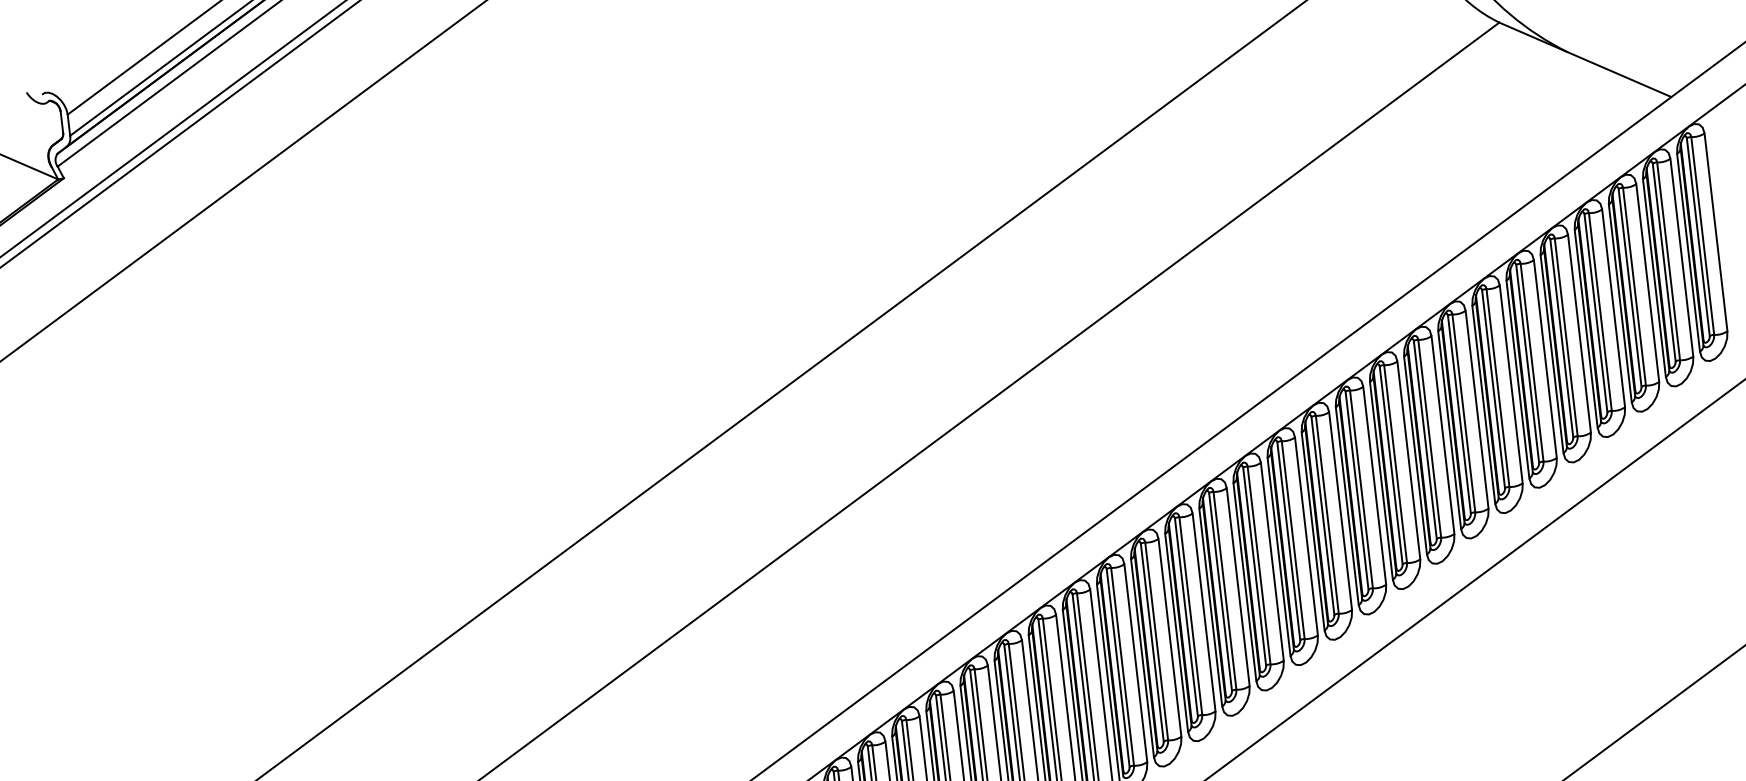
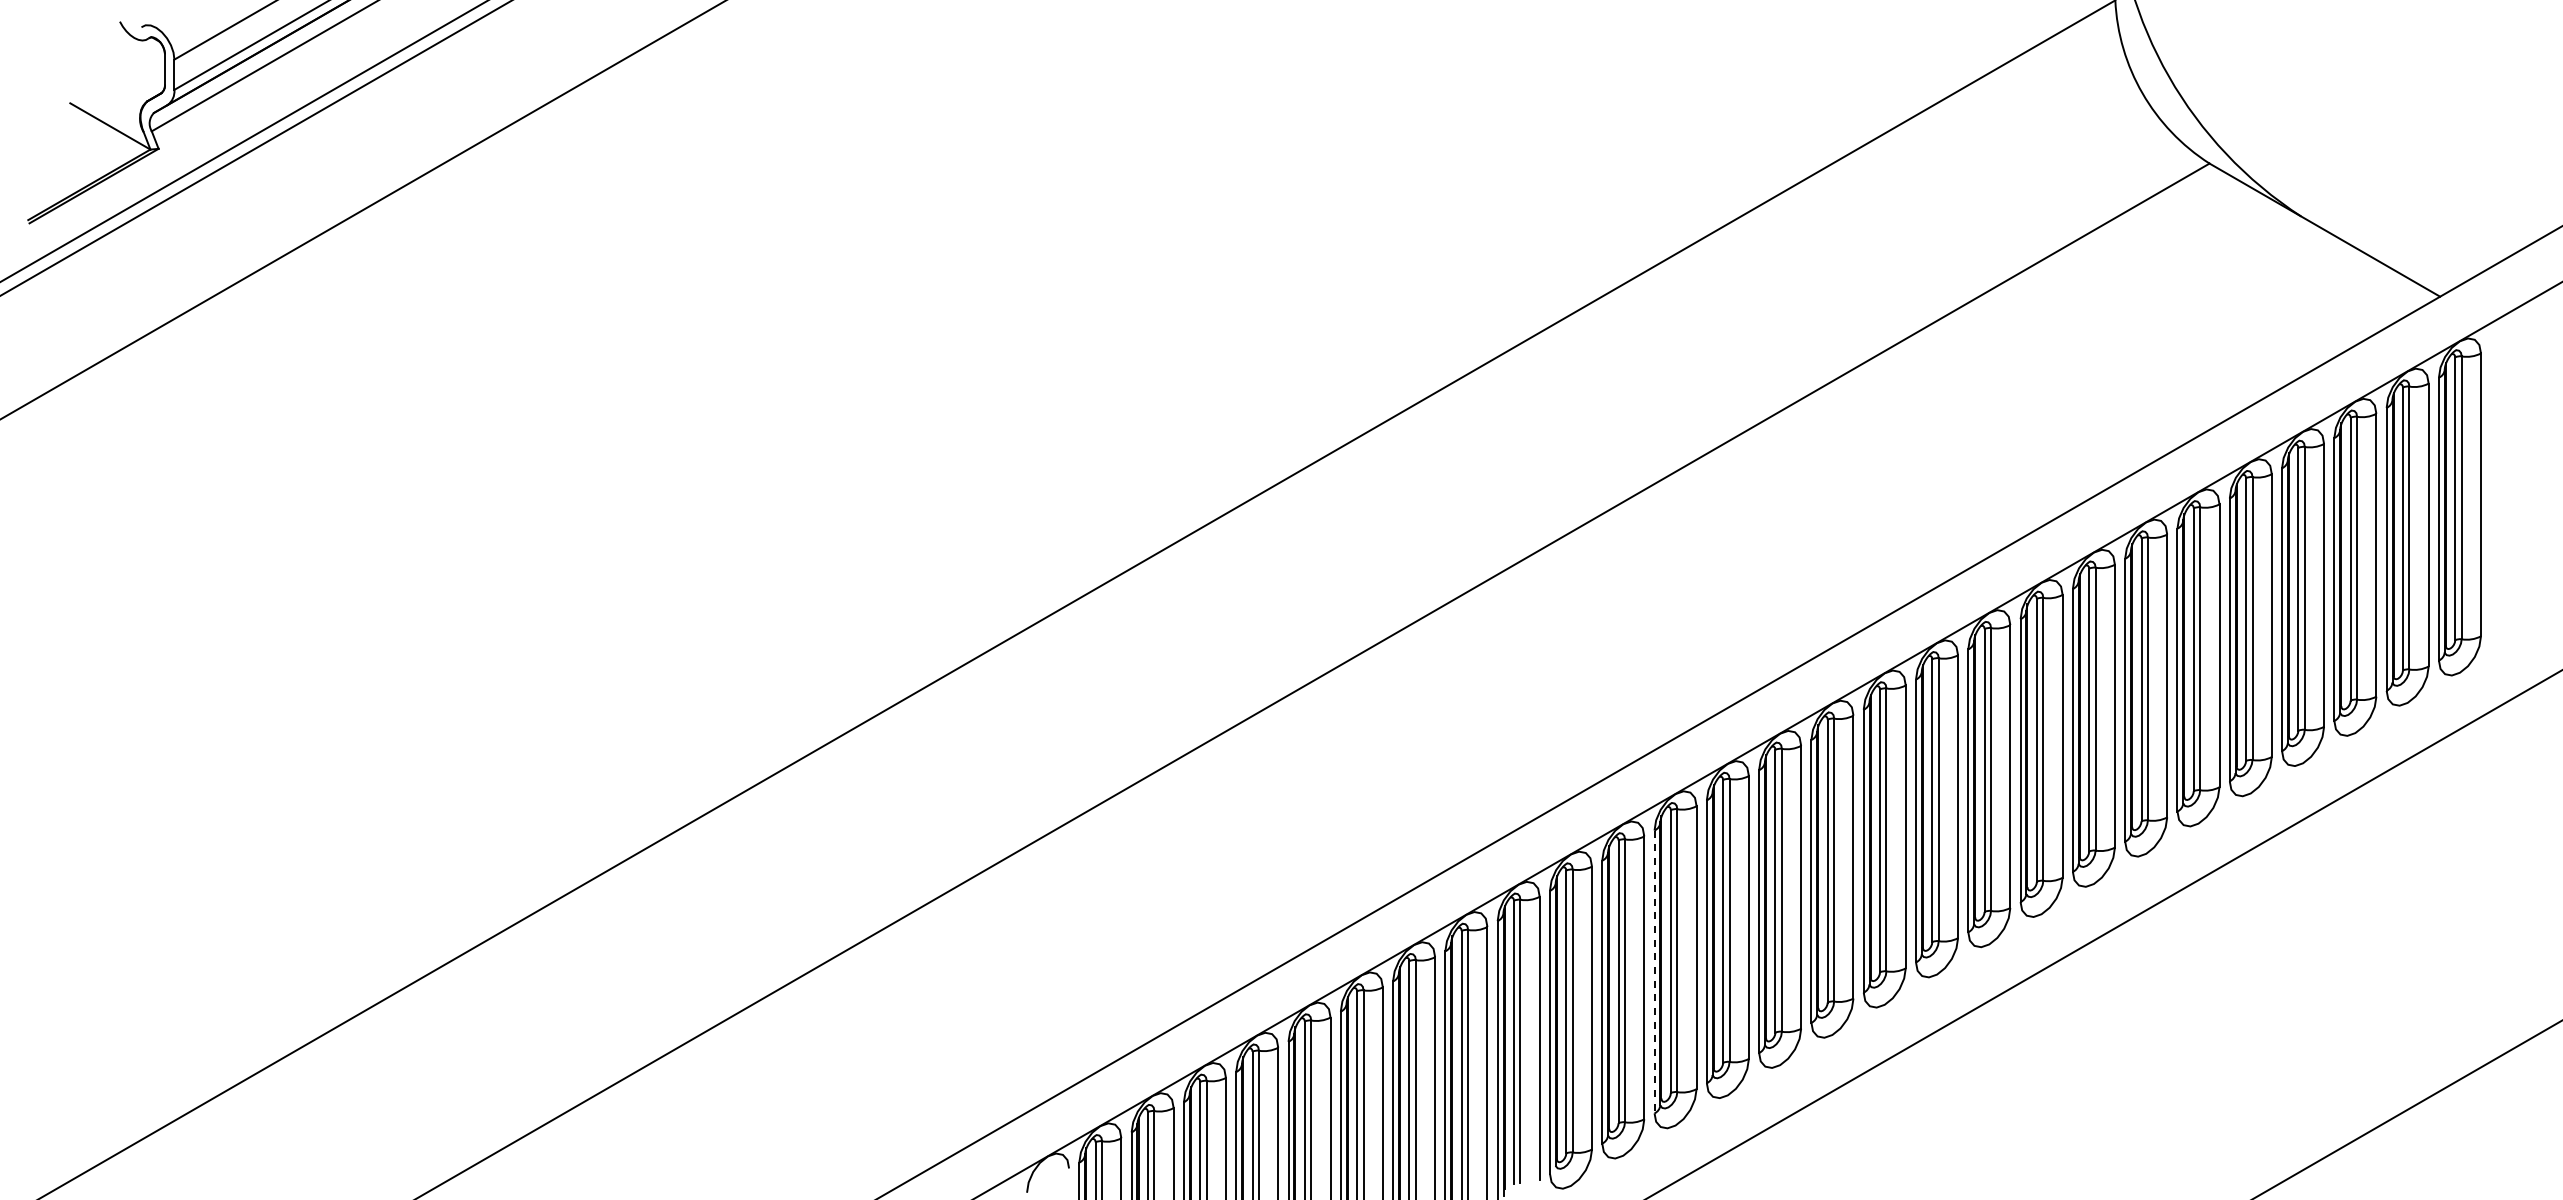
line: (1176, 633) -> (1654, 972), solid -> dashed

